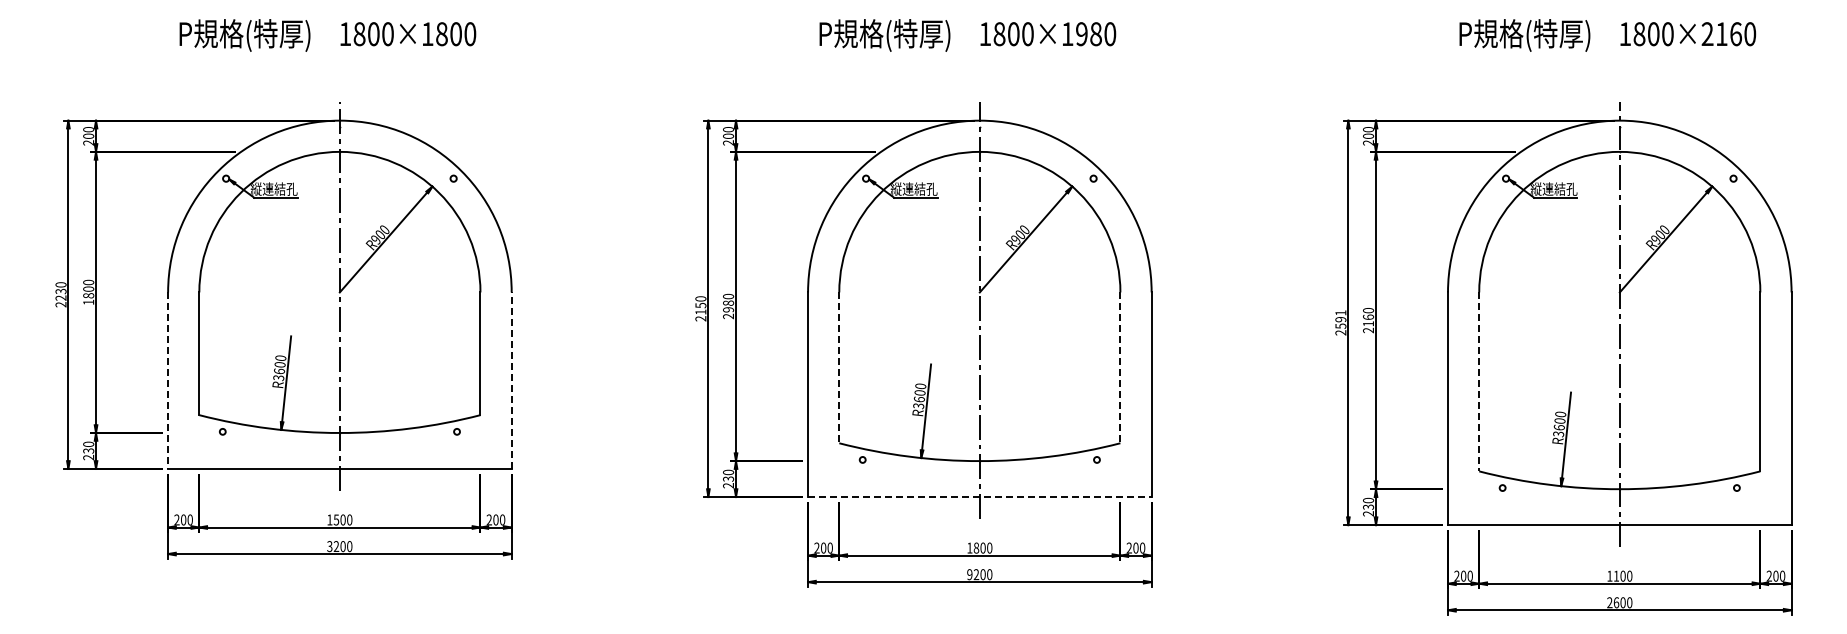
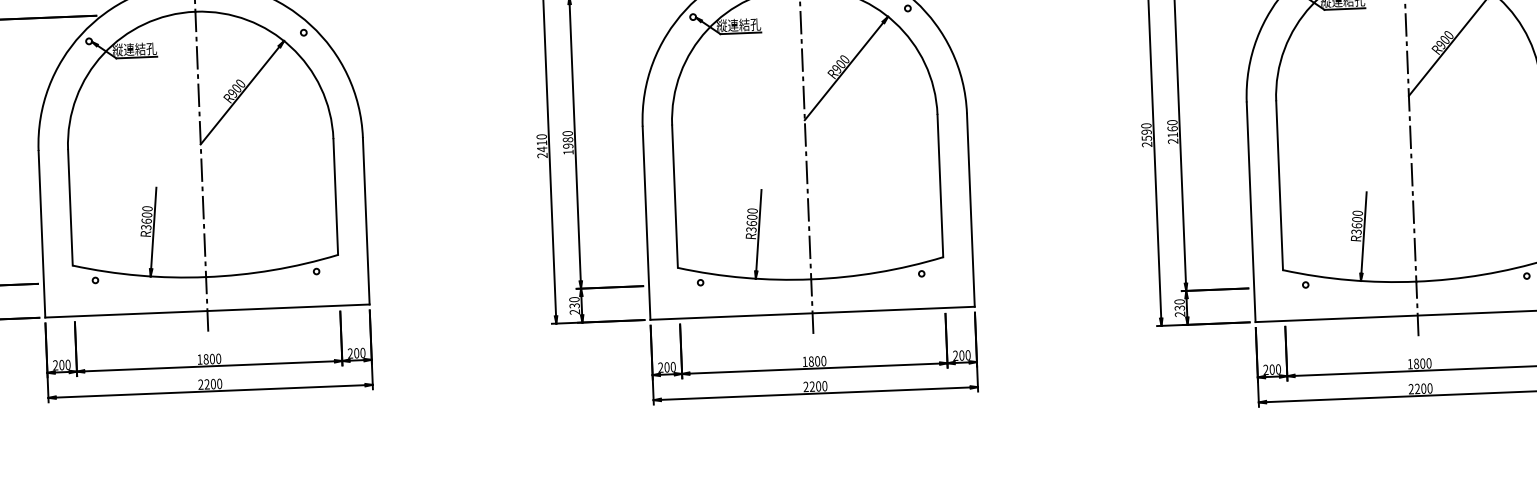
text: (700, 308) -> (541, 145), 2150 -> 2410
text: (1340, 312) -> (1146, 125), 2591 -> 2590
text: (728, 316) -> (568, 152), 2980 -> 1980
line: (839, 368) -> (675, 197), dashed -> solid
line: (1120, 368) -> (940, 186), dashed -> solid
line: (511, 380) -> (366, 221), dashed -> solid
line: (168, 381) -> (42, 235), dashed -> solid
line: (1479, 382) -> (1279, 186), dashed -> solid
line: (979, 497) -> (812, 313), dashed -> solid
text: (336, 519) -> (206, 358), 1500 -> 1800
text: (329, 546) -> (200, 384), 3200 -> 2200
text: (969, 575) -> (805, 387), 9200 -> 2200
text: (1616, 575) -> (1416, 363), 1100 -> 1800
text: (1616, 602) -> (1417, 388), 2600 -> 2200

